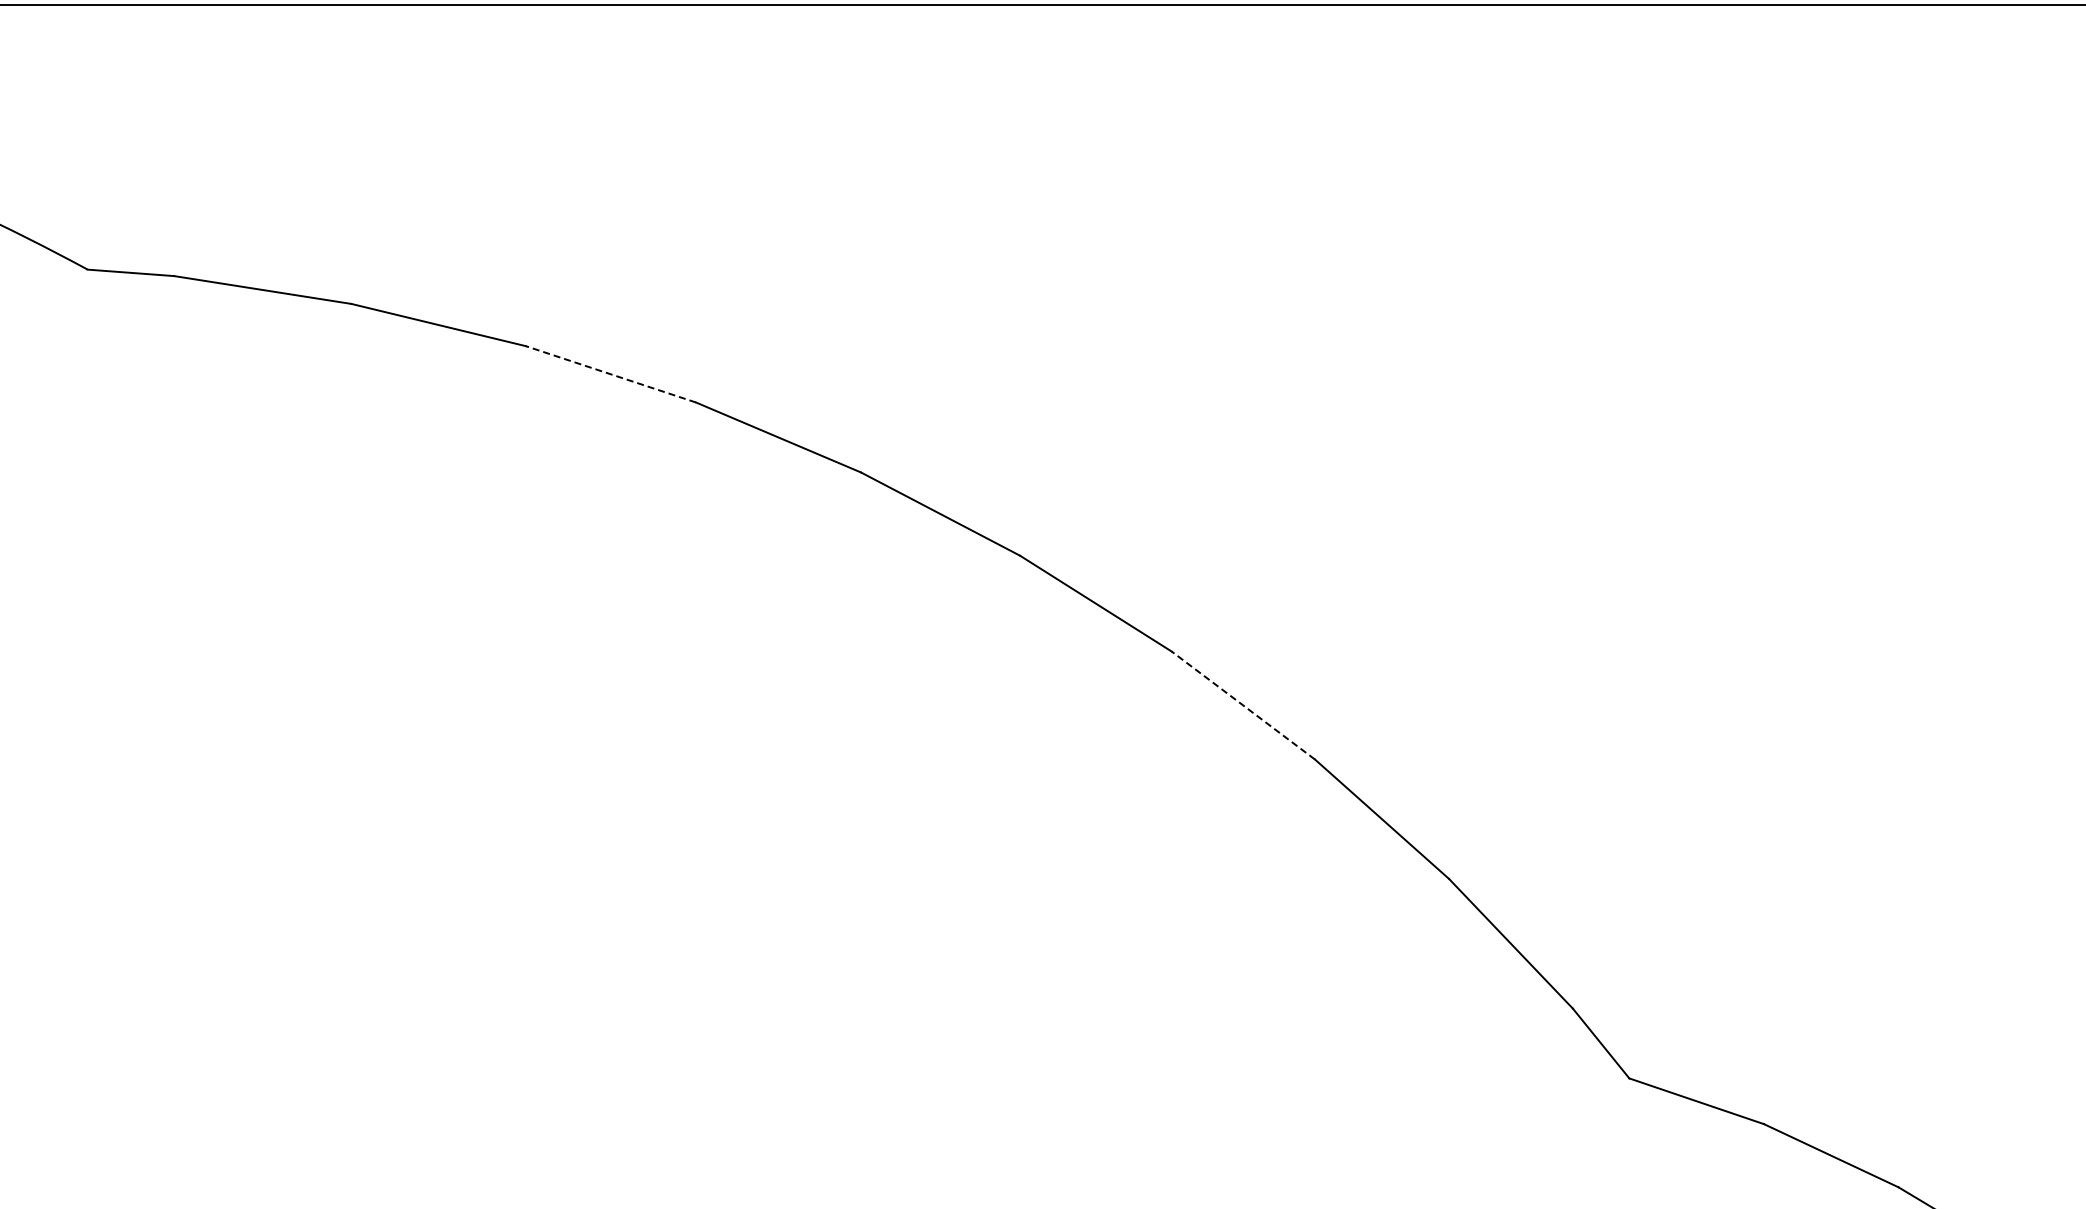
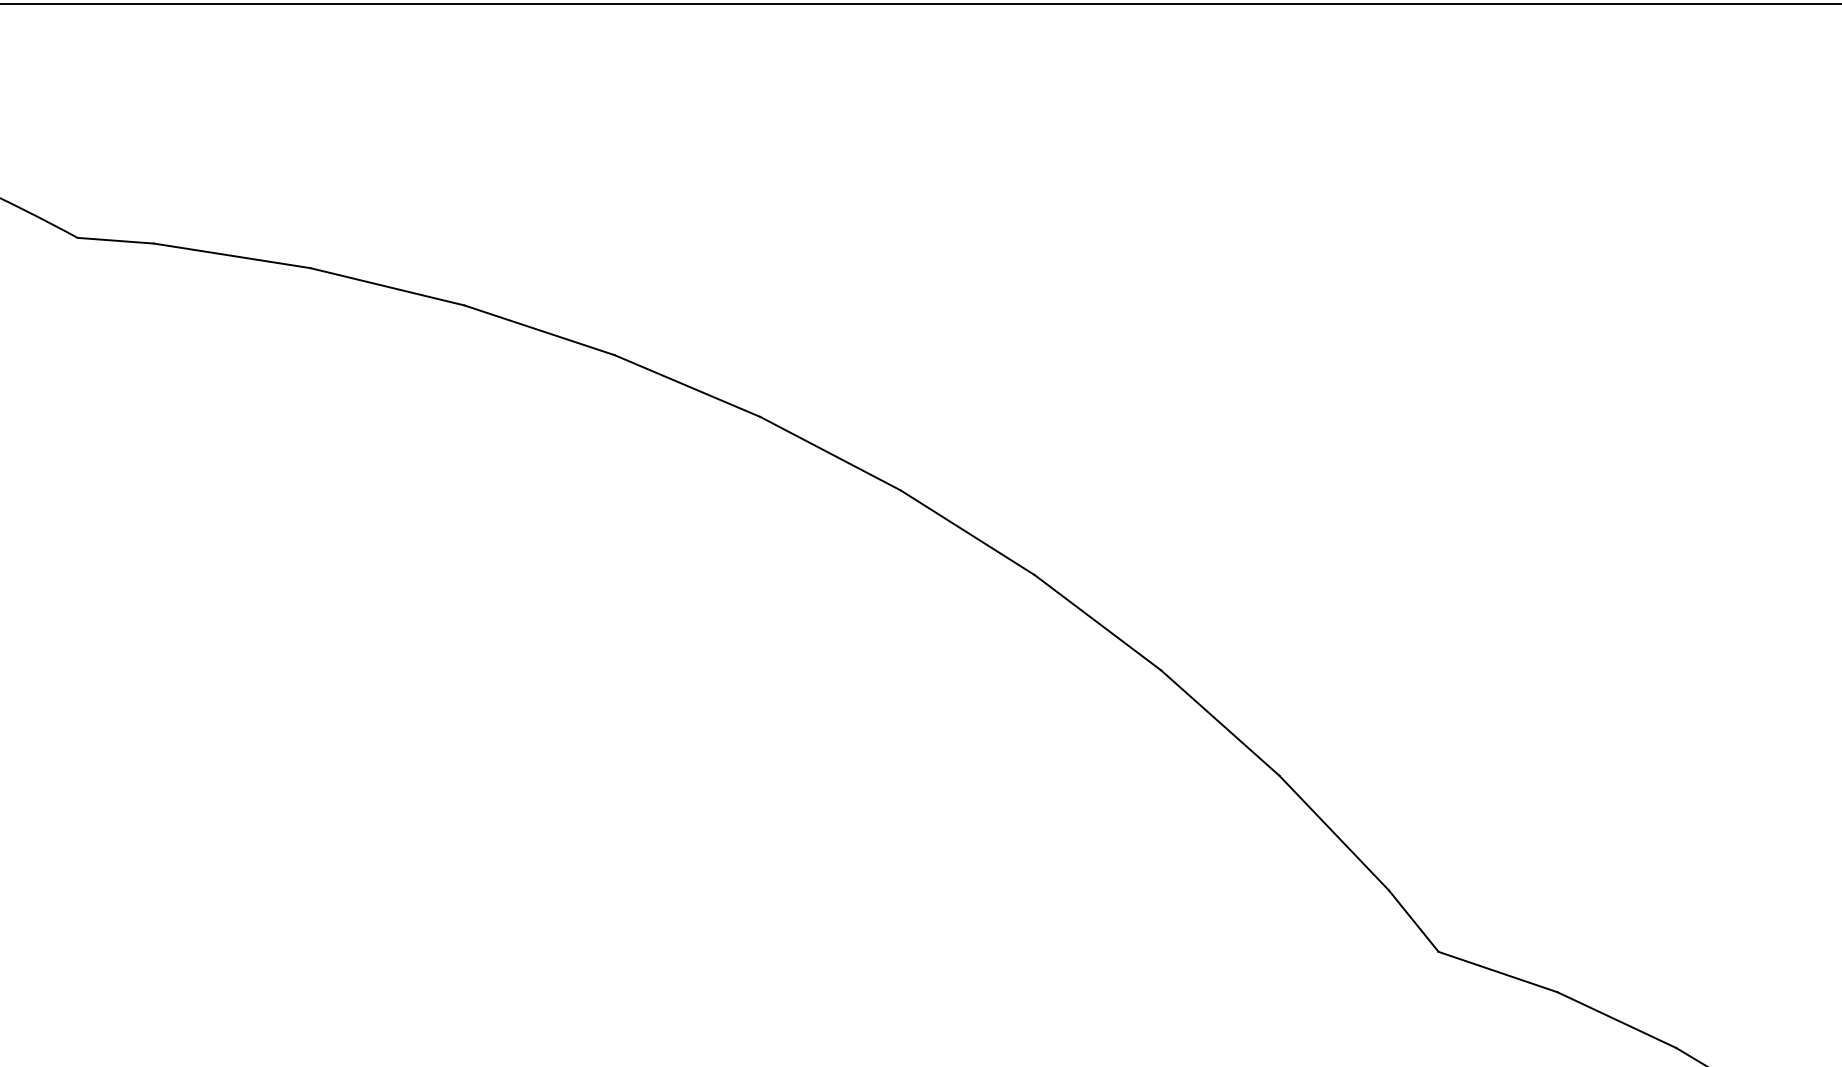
line: (610, 374) -> (539, 330), dashed -> solid
line: (1243, 705) -> (1098, 622), dashed -> solid

